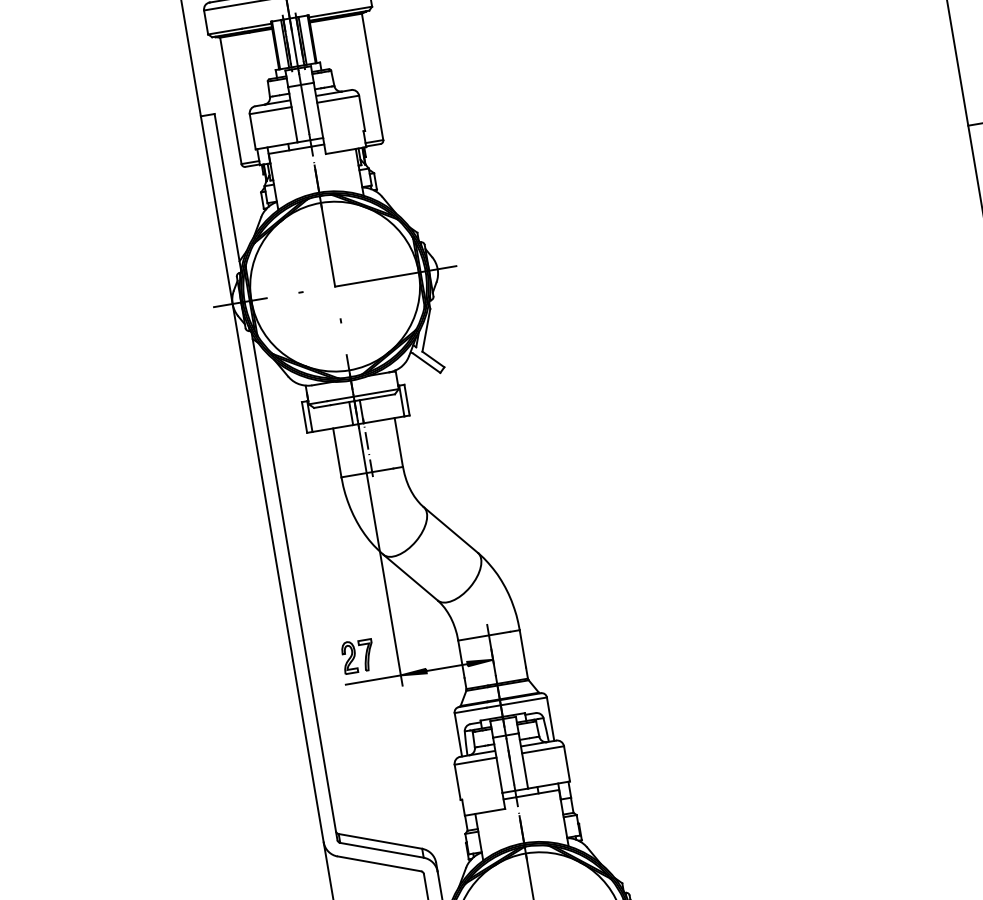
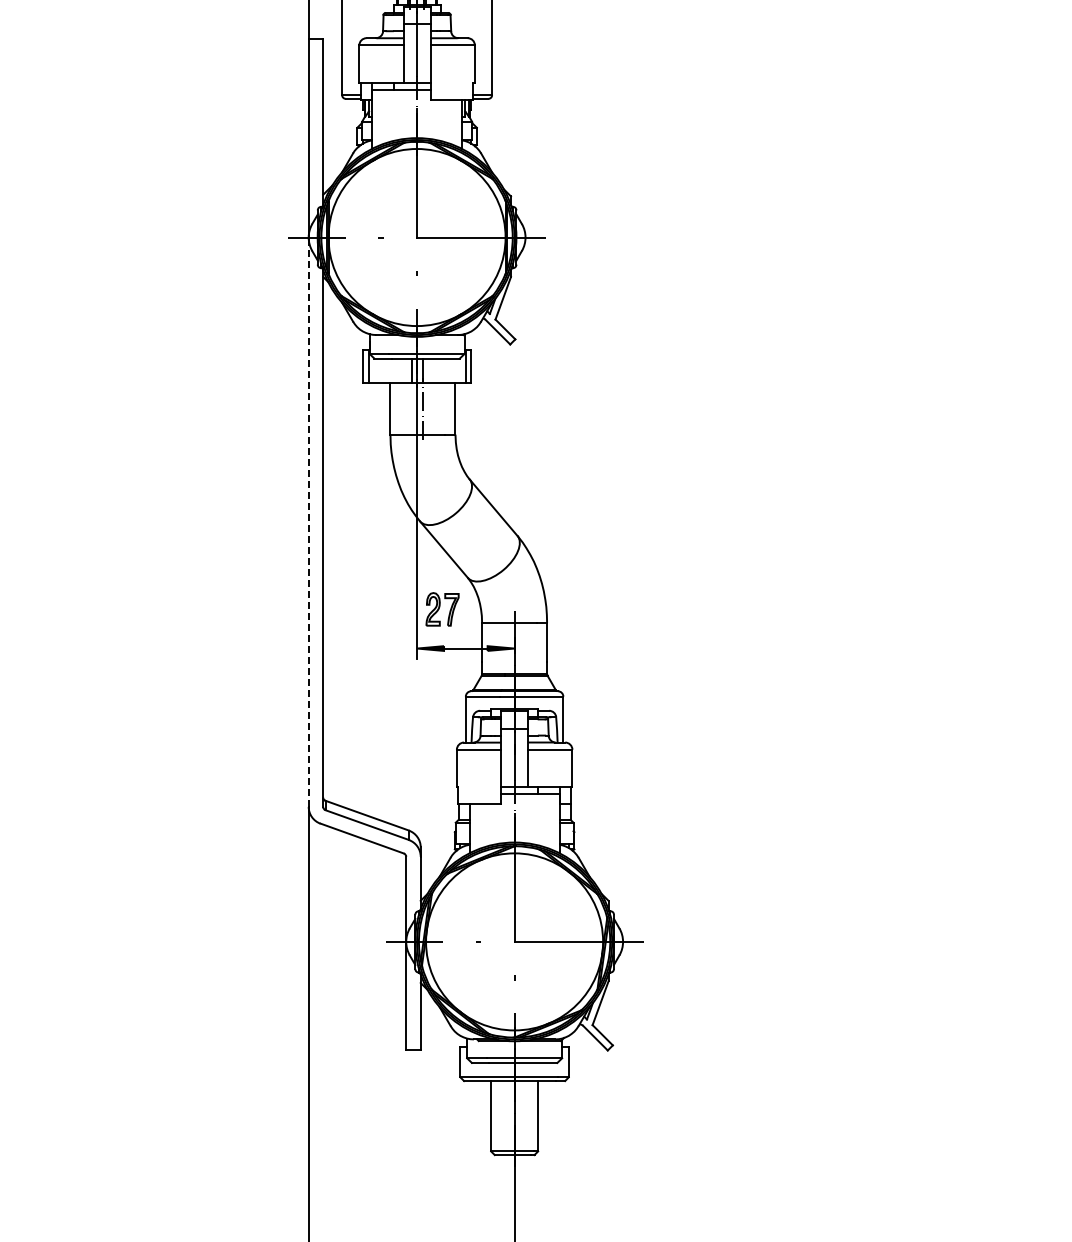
line: (278, 574) -> (308, 523), solid -> dashed
part: (358, 656) -> (442, 609), moved
line: (372, 680) -> (387, 648), removed

